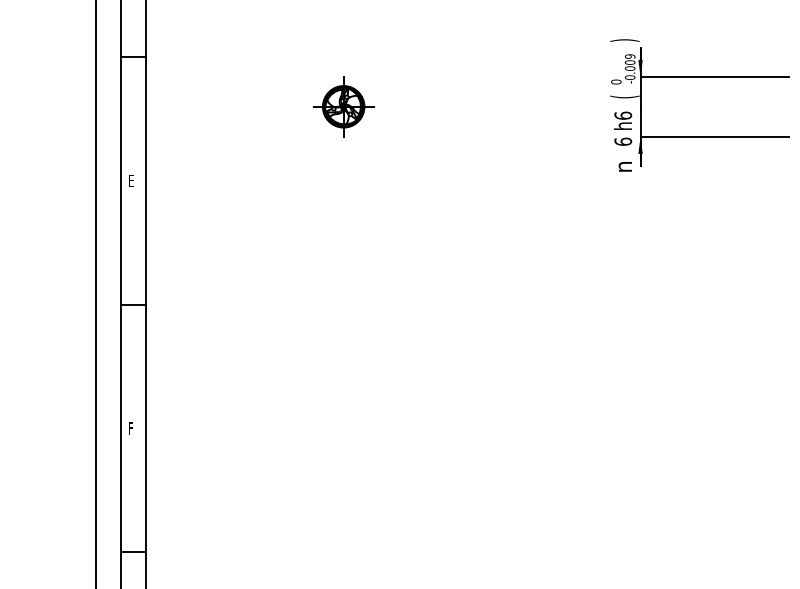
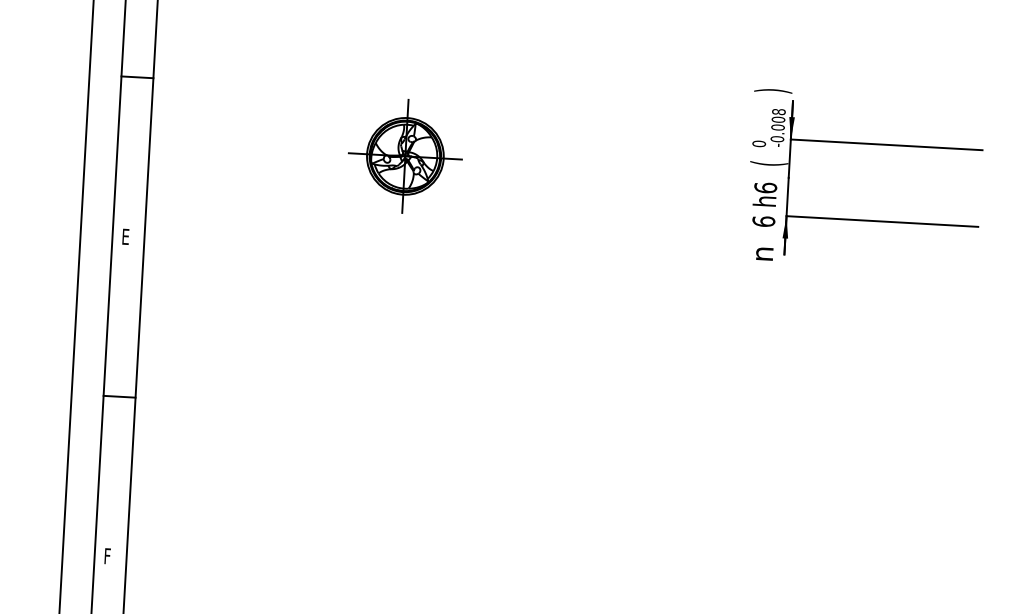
text: (630, 56) -> (779, 111), -0.009 -> -0.008
part: (343, 106) -> (405, 155), size x1.43

